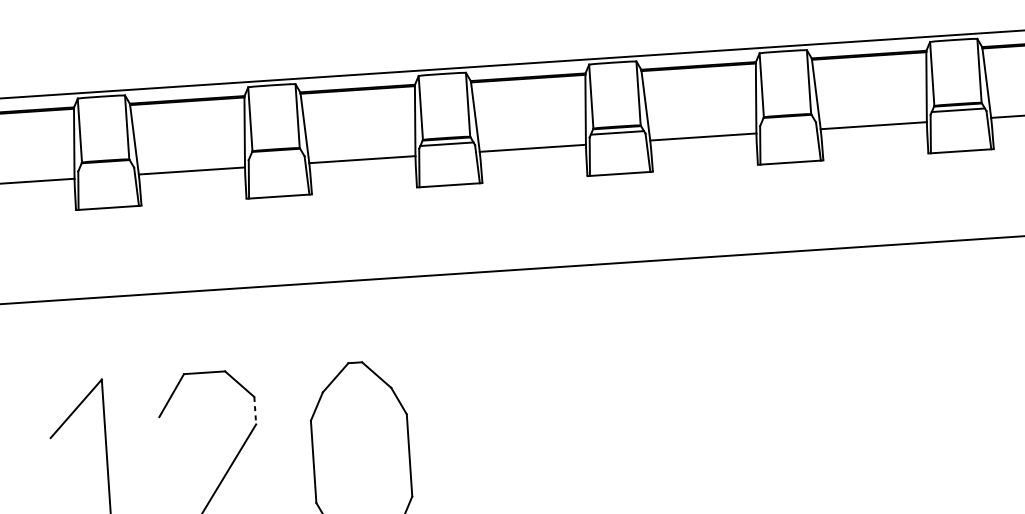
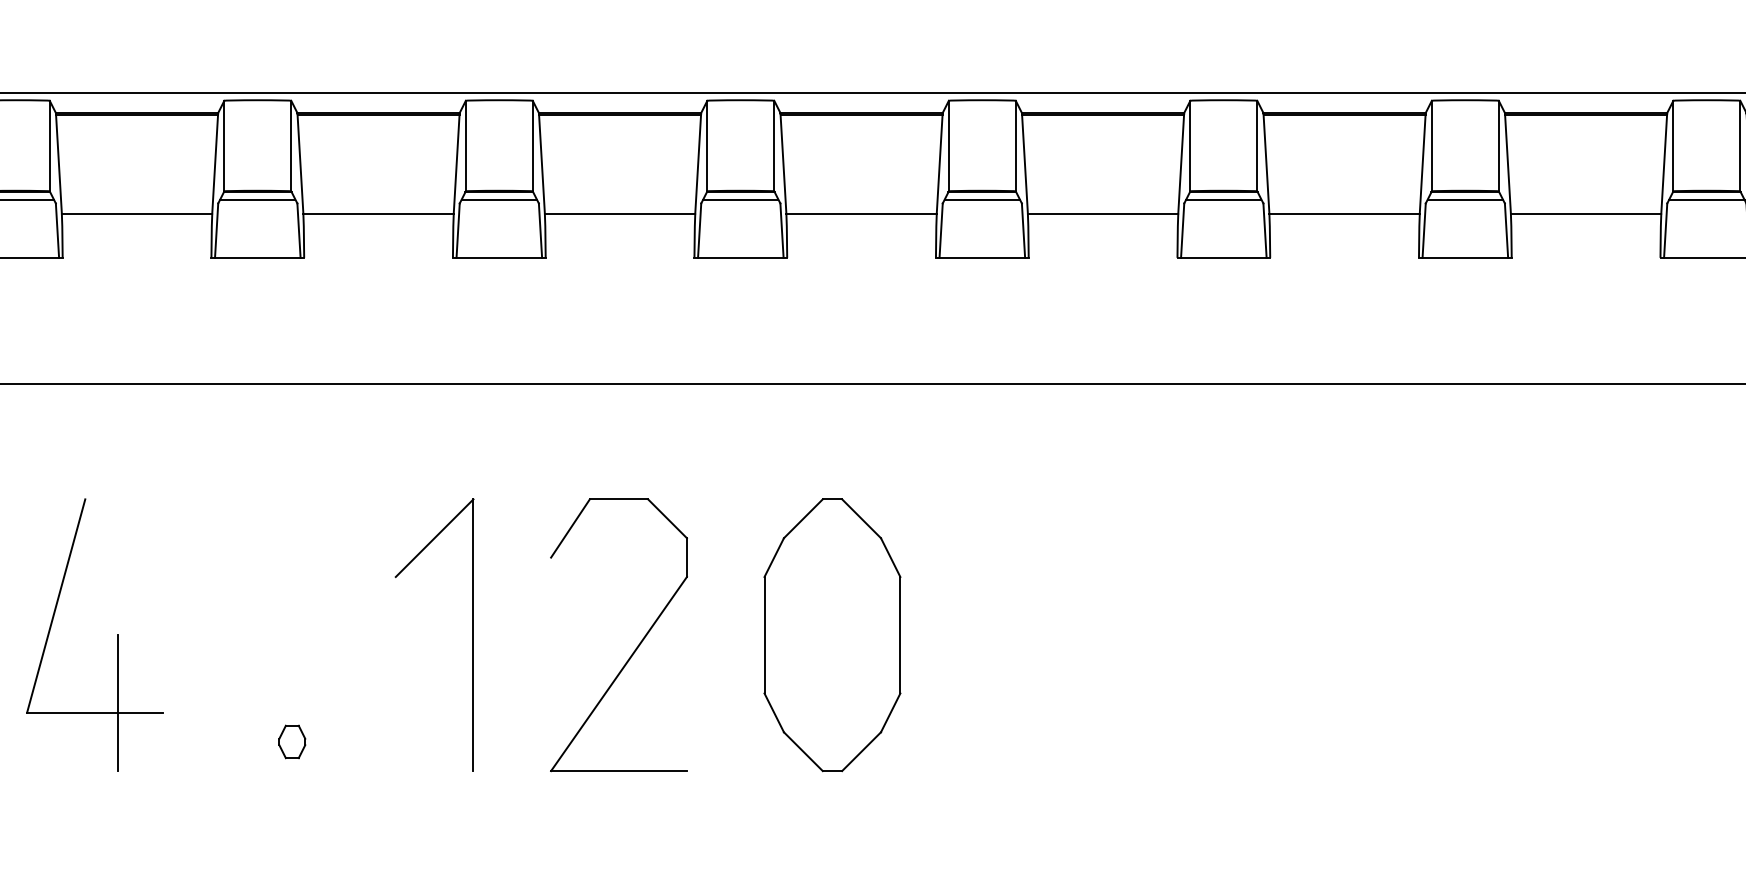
line: (787, 121) -> (1464, 199), added
line: (276, 155) -> (740, 199), added
line: (105, 166) -> (498, 199), added
line: (254, 411) -> (686, 558), dashed -> solid

